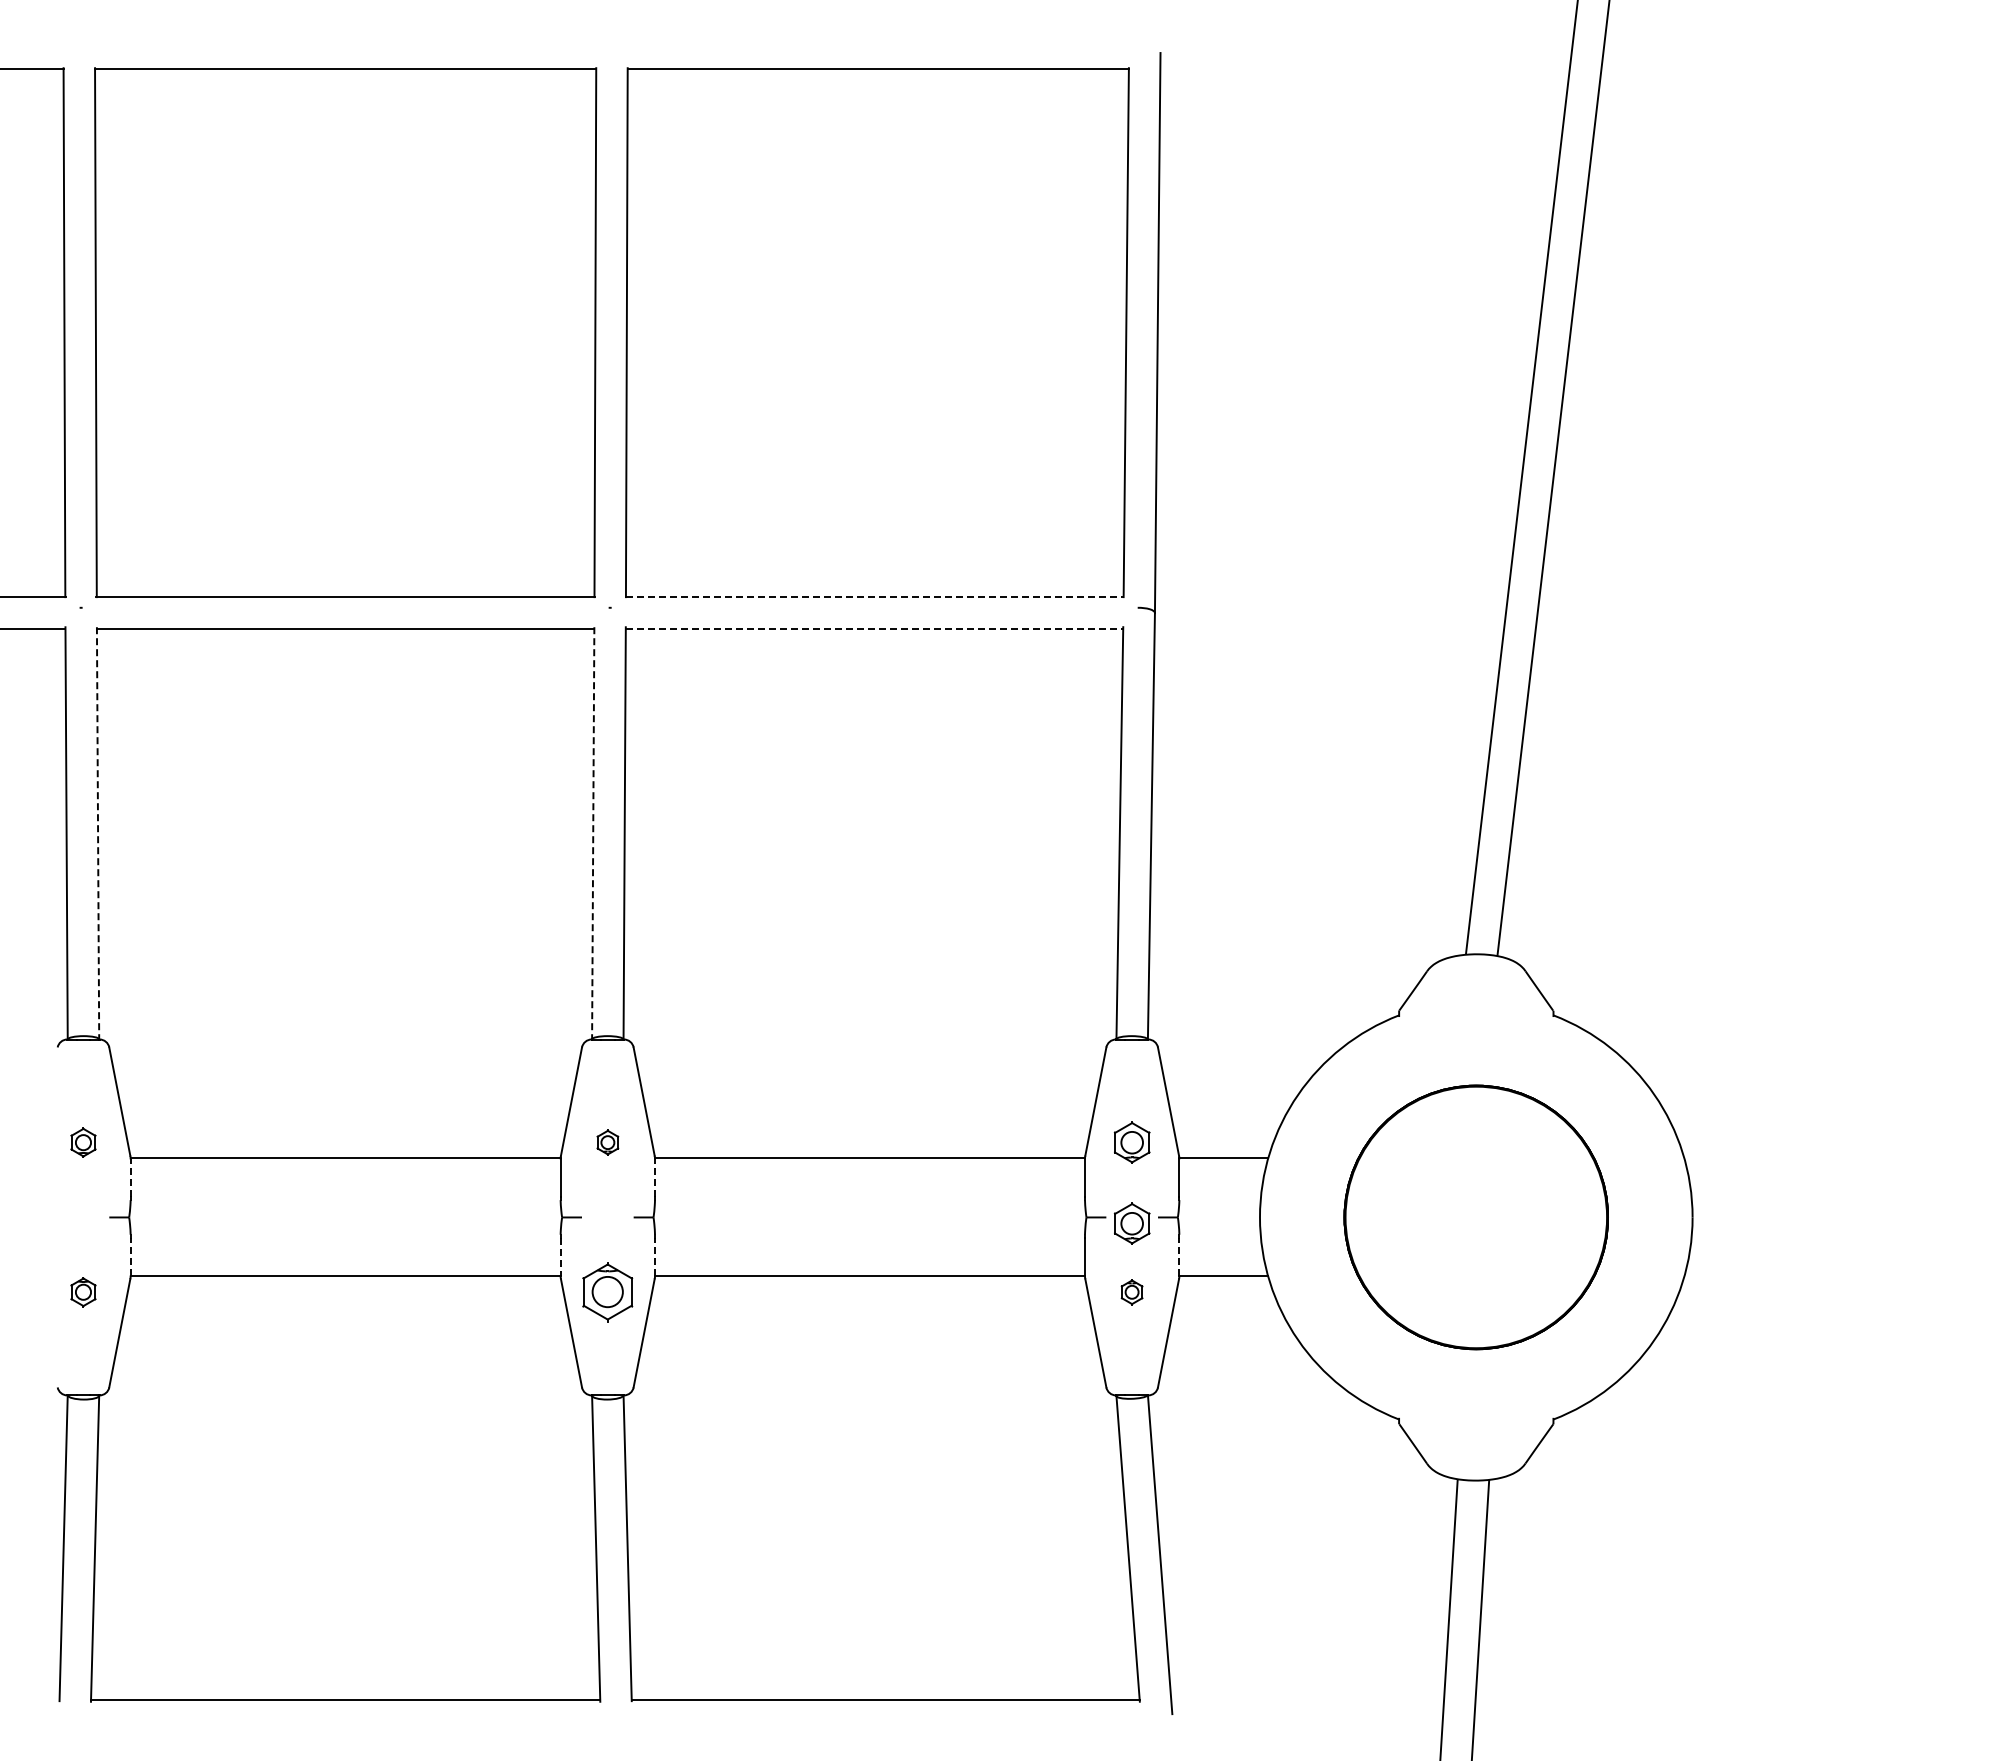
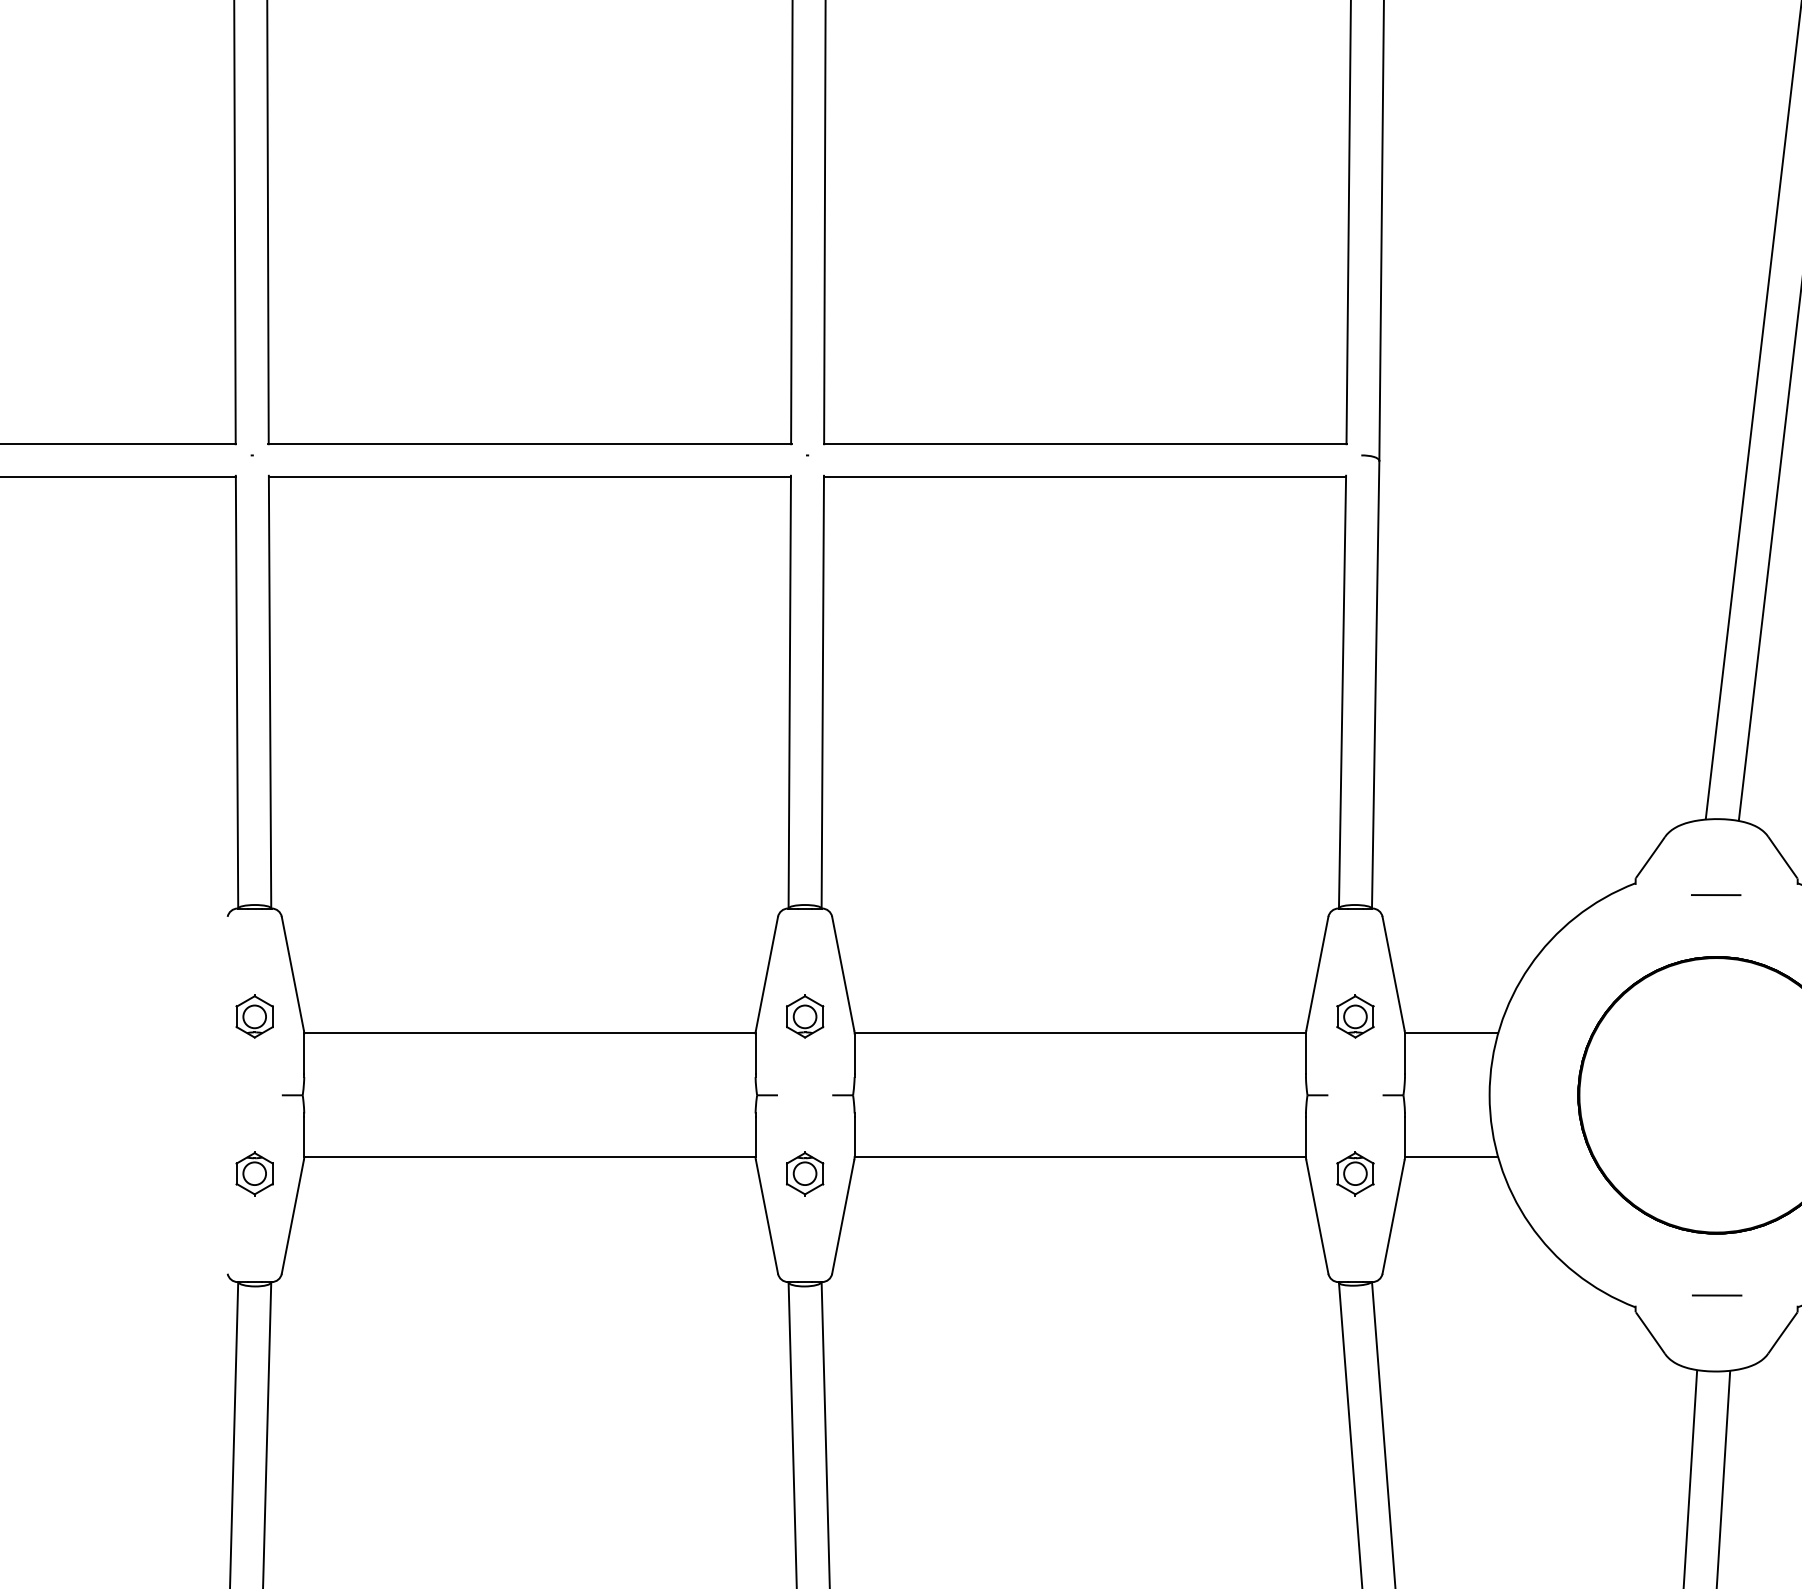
line: (875, 597) -> (1086, 444), dashed -> solid
line: (874, 628) -> (1085, 477), dashed -> solid
line: (98, 833) -> (270, 692), dashed -> solid
line: (593, 833) -> (790, 692), dashed -> solid
line: (1475, 1026) -> (1715, 894), added
part: (83, 1142) -> (254, 1016), size x1.43
part: (607, 1142) -> (804, 1016), size x1.67
line: (130, 1178) -> (304, 1054), dashed -> solid
line: (655, 1178) -> (855, 1054), dashed -> solid
part: (1131, 1223) -> (1354, 1101), removed
line: (130, 1256) -> (304, 1136), dashed -> solid
line: (560, 1256) -> (755, 1136), dashed -> solid
line: (655, 1256) -> (855, 1136), dashed -> solid
line: (1179, 1256) -> (1405, 1136), dashed -> solid
part: (83, 1292) -> (254, 1174), size x1.43
part: (607, 1292) -> (804, 1174), size x0.71
part: (1131, 1292) -> (1354, 1174), size x1.67
line: (1476, 1408) -> (1716, 1295), added

